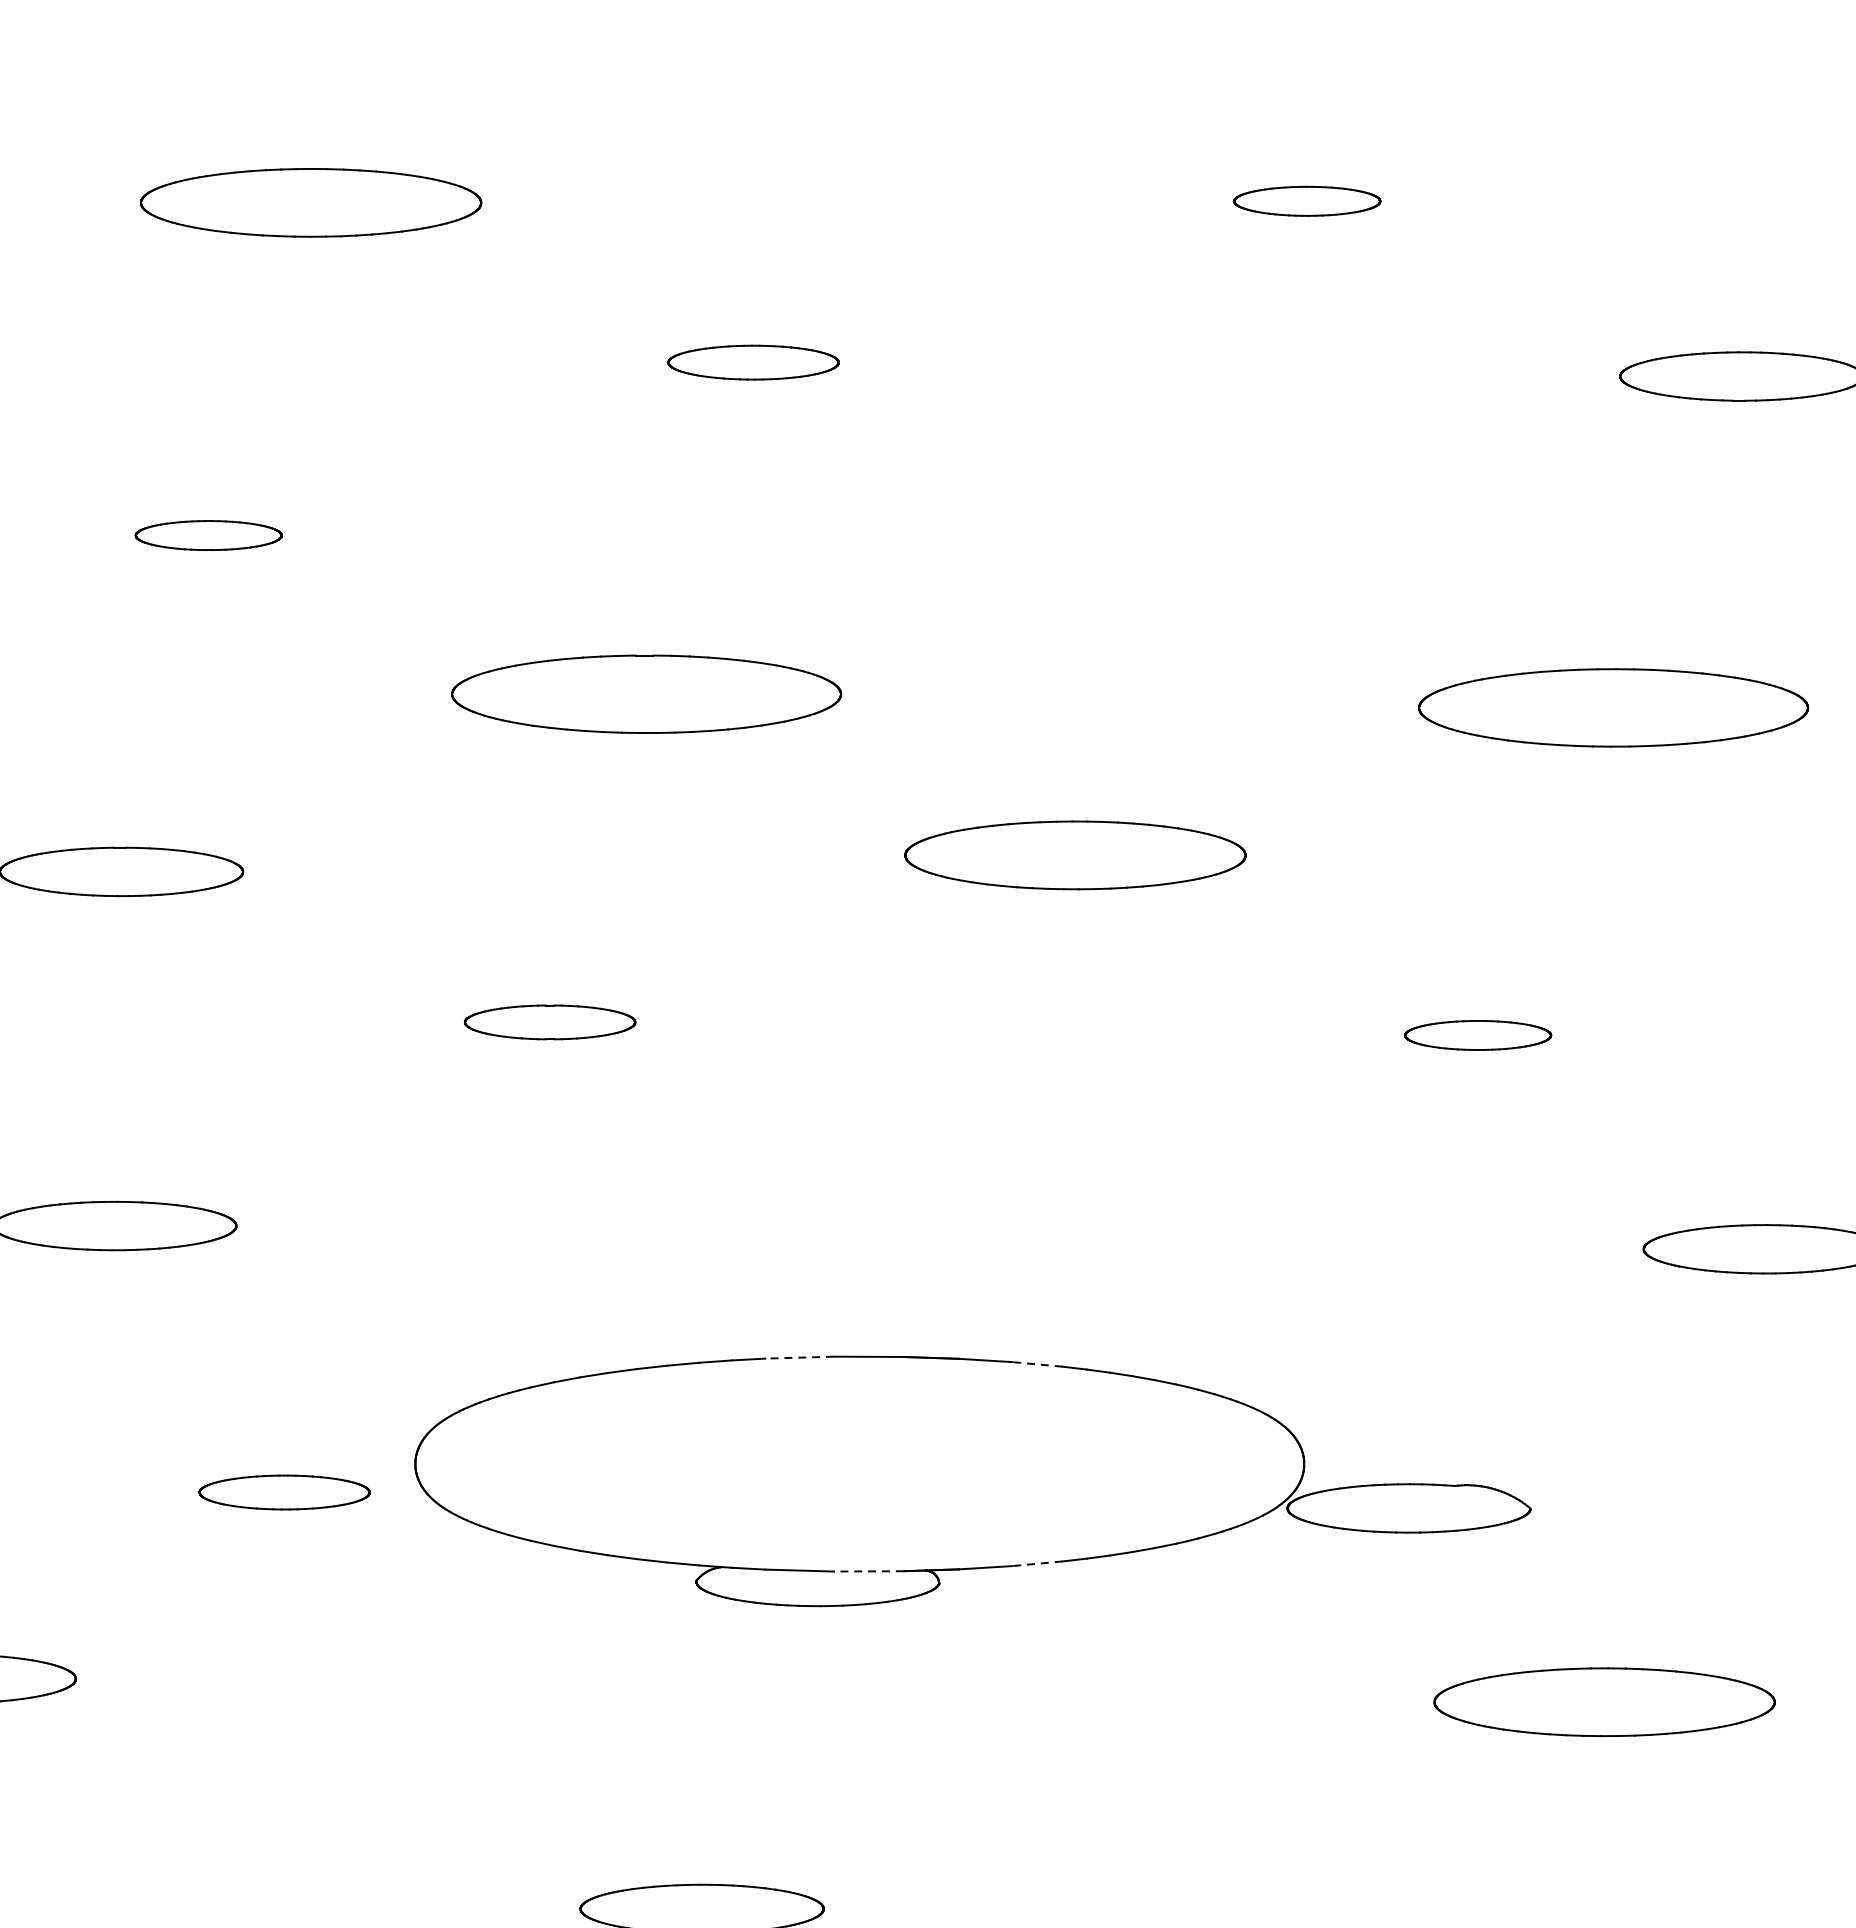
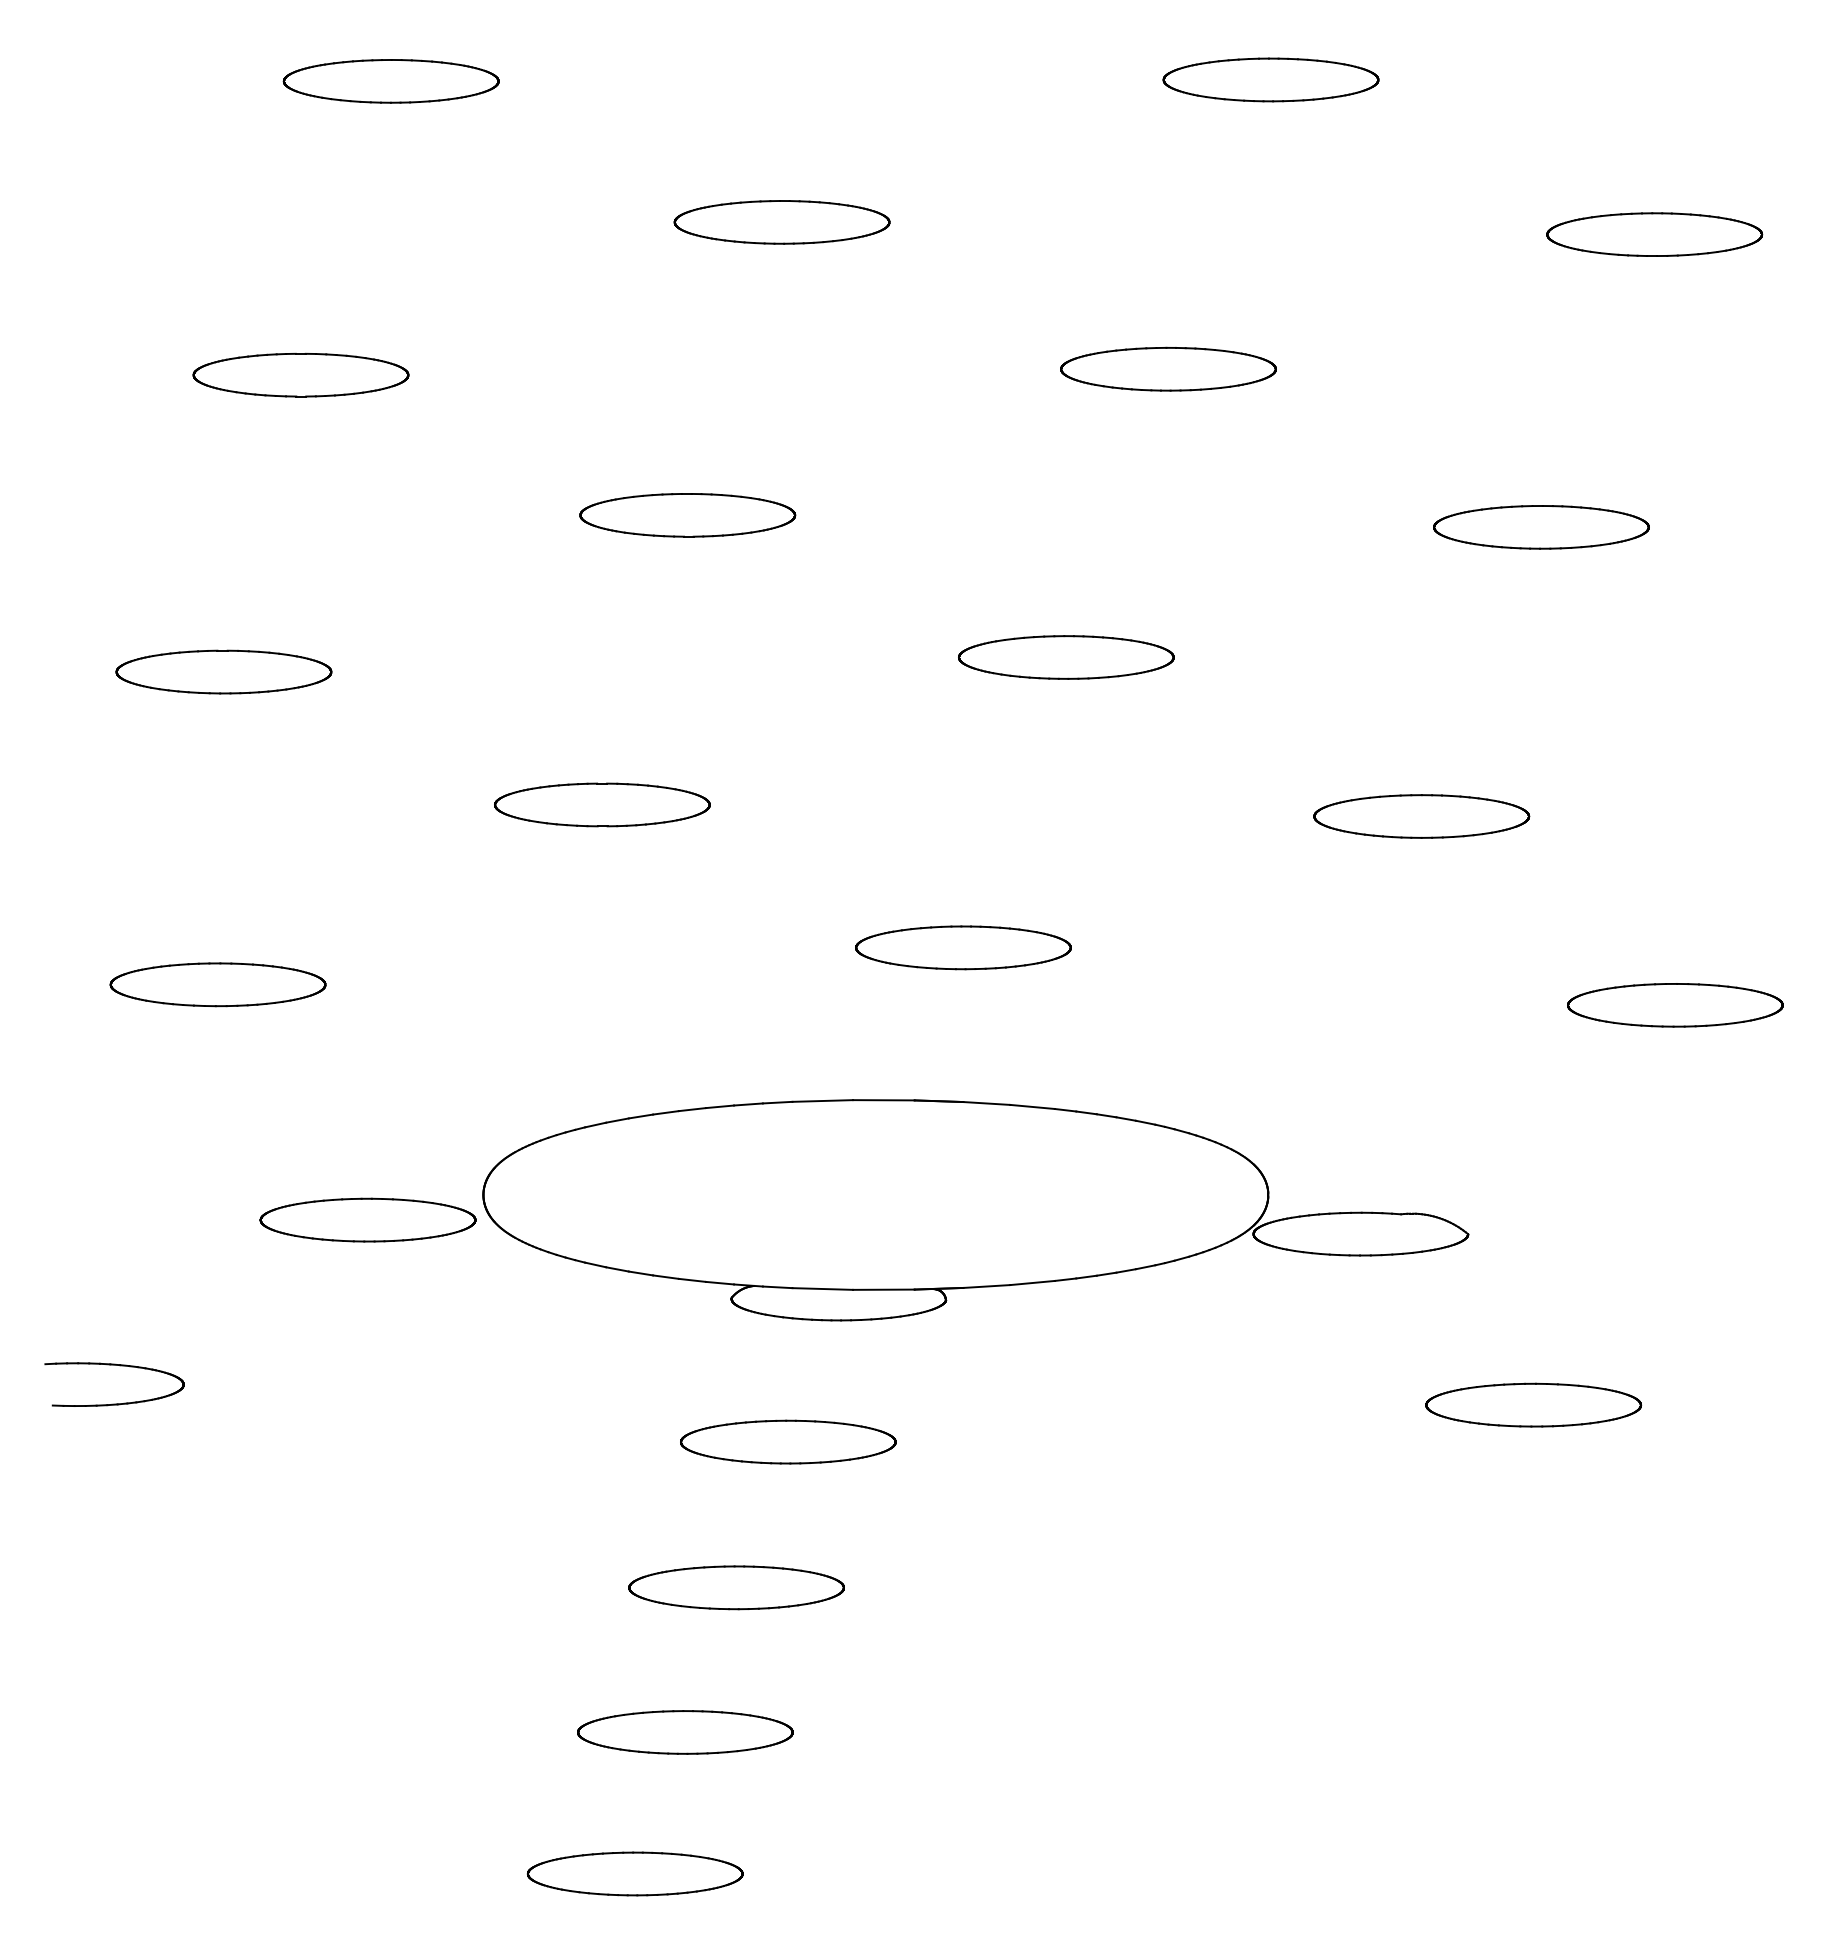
part: (1306, 200) -> (1270, 79), size x1.67
part: (310, 203) -> (390, 81), size x0.71
part: (752, 362) -> (781, 222), size x1.43
part: (1191, 528) -> (1168, 368), added
part: (208, 534) -> (300, 374), size x1.67
part: (646, 694) -> (687, 515), size x0.62
part: (1613, 708) -> (1541, 527), size x0.62
part: (1075, 855) -> (1066, 657), size x0.71
part: (550, 1021) -> (602, 804), size x1.43
part: (1477, 1035) -> (1421, 816), size x1.67
part: (959, 1183) -> (963, 947), added
line: (799, 1358) -> (822, 1101), dashed -> solid
line: (1037, 1363) -> (1032, 1106), dashed -> solid
part: (284, 1491) -> (367, 1219), size x1.43
line: (1037, 1564) -> (1032, 1283), dashed -> solid
line: (868, 1571) -> (883, 1289), dashed -> solid
part: (1604, 1701) -> (1533, 1404), size x0.71
part: (760, 1743) -> (788, 1441), added

